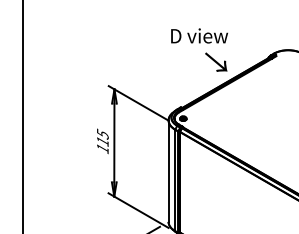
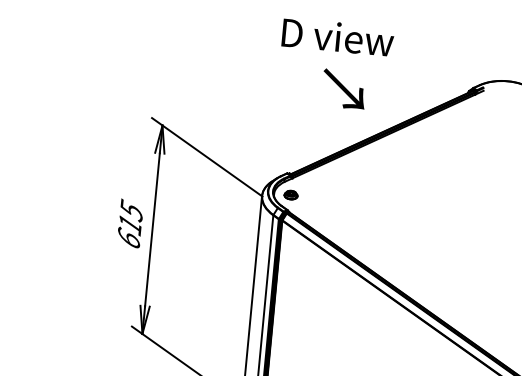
text: (216, 61) -> (344, 87), moved
text: (102, 148) -> (128, 238), 115 -> 615

